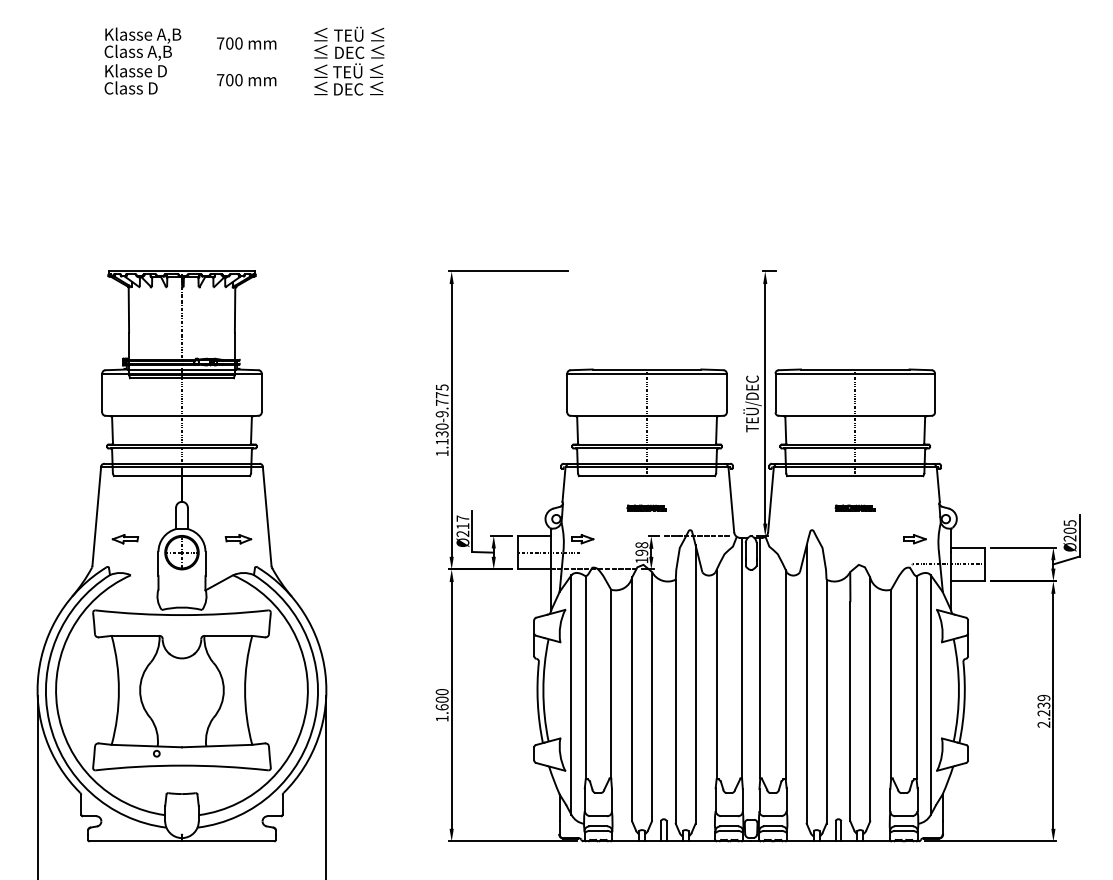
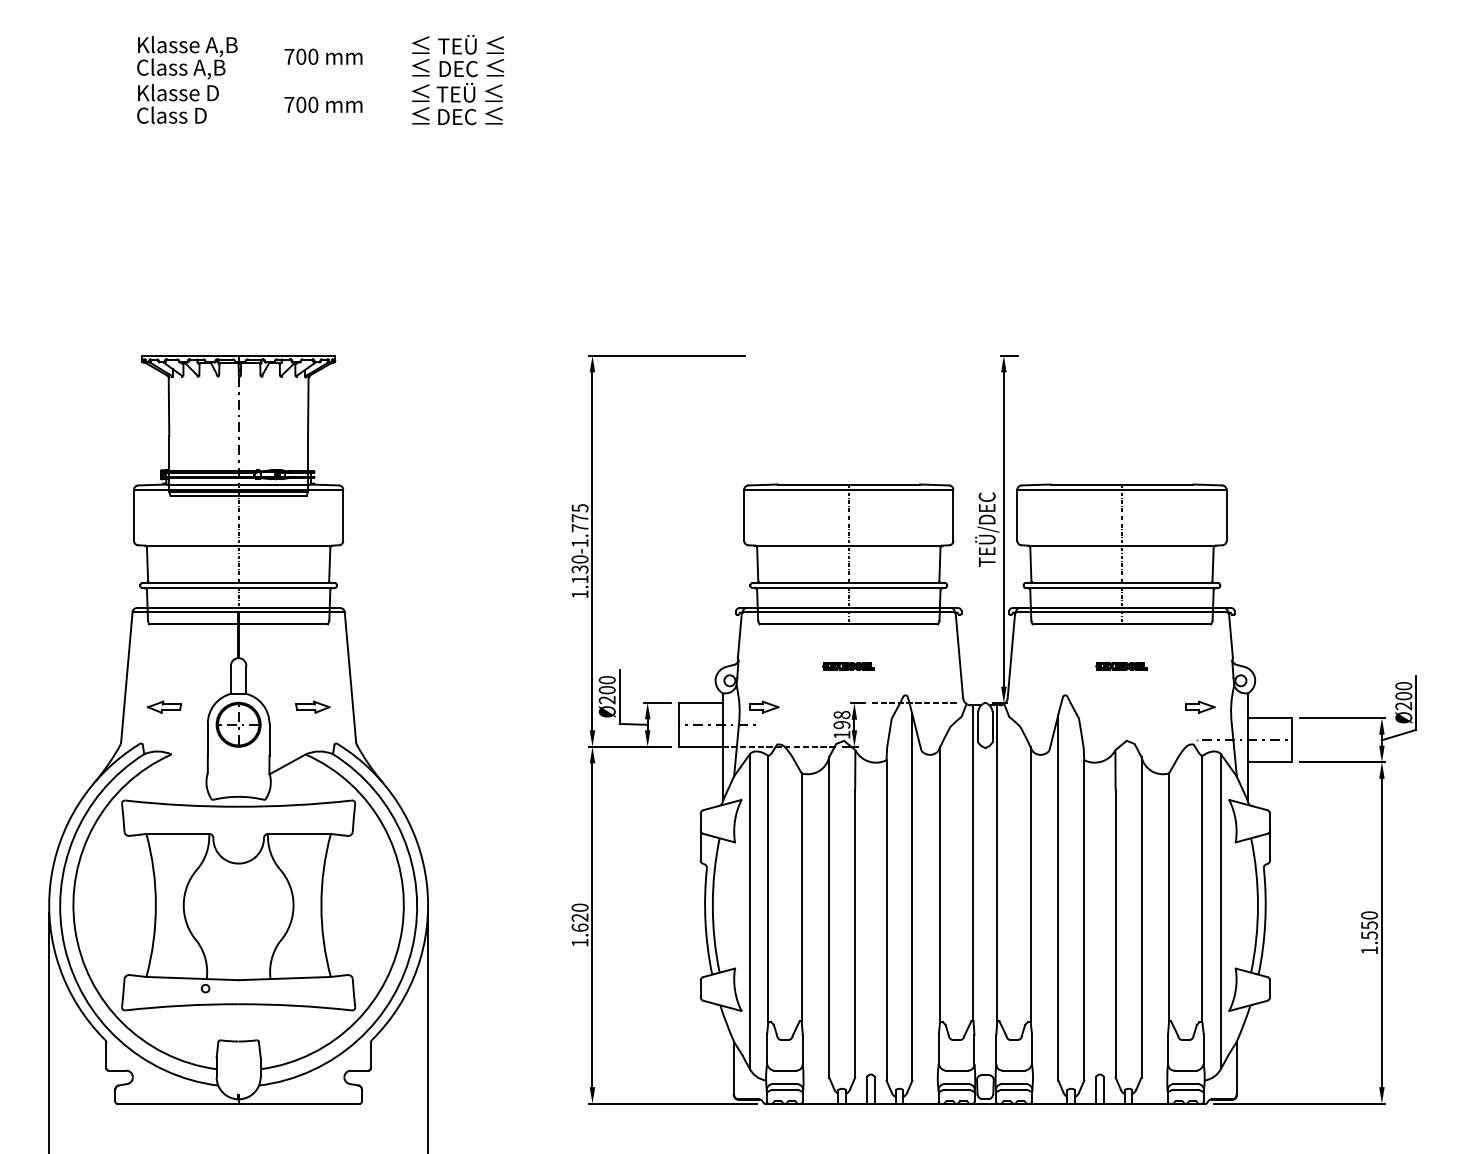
text: (441, 414) -> (579, 543), 1.130-9.775 -> 1.130-1.775
text: (462, 522) -> (606, 685), Ø217 -> Ø200
text: (1069, 523) -> (1403, 686), Ø205 -> Ø200
text: (441, 699) -> (579, 917), 1.600 -> 1.620
text: (1043, 710) -> (1369, 932), 2.239 -> 1.550

